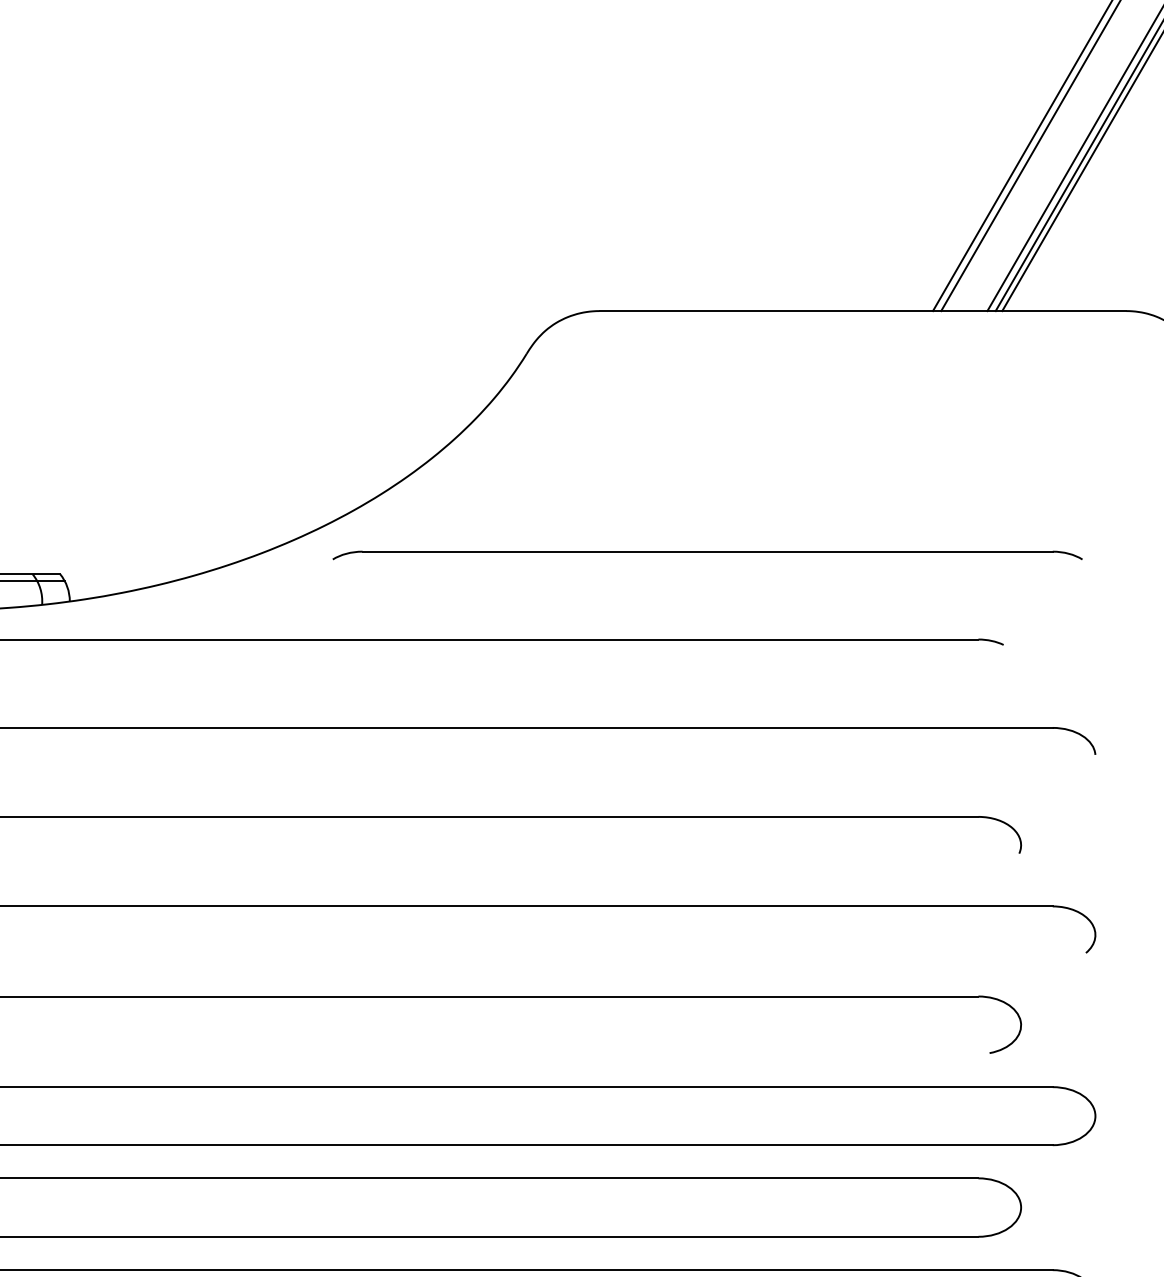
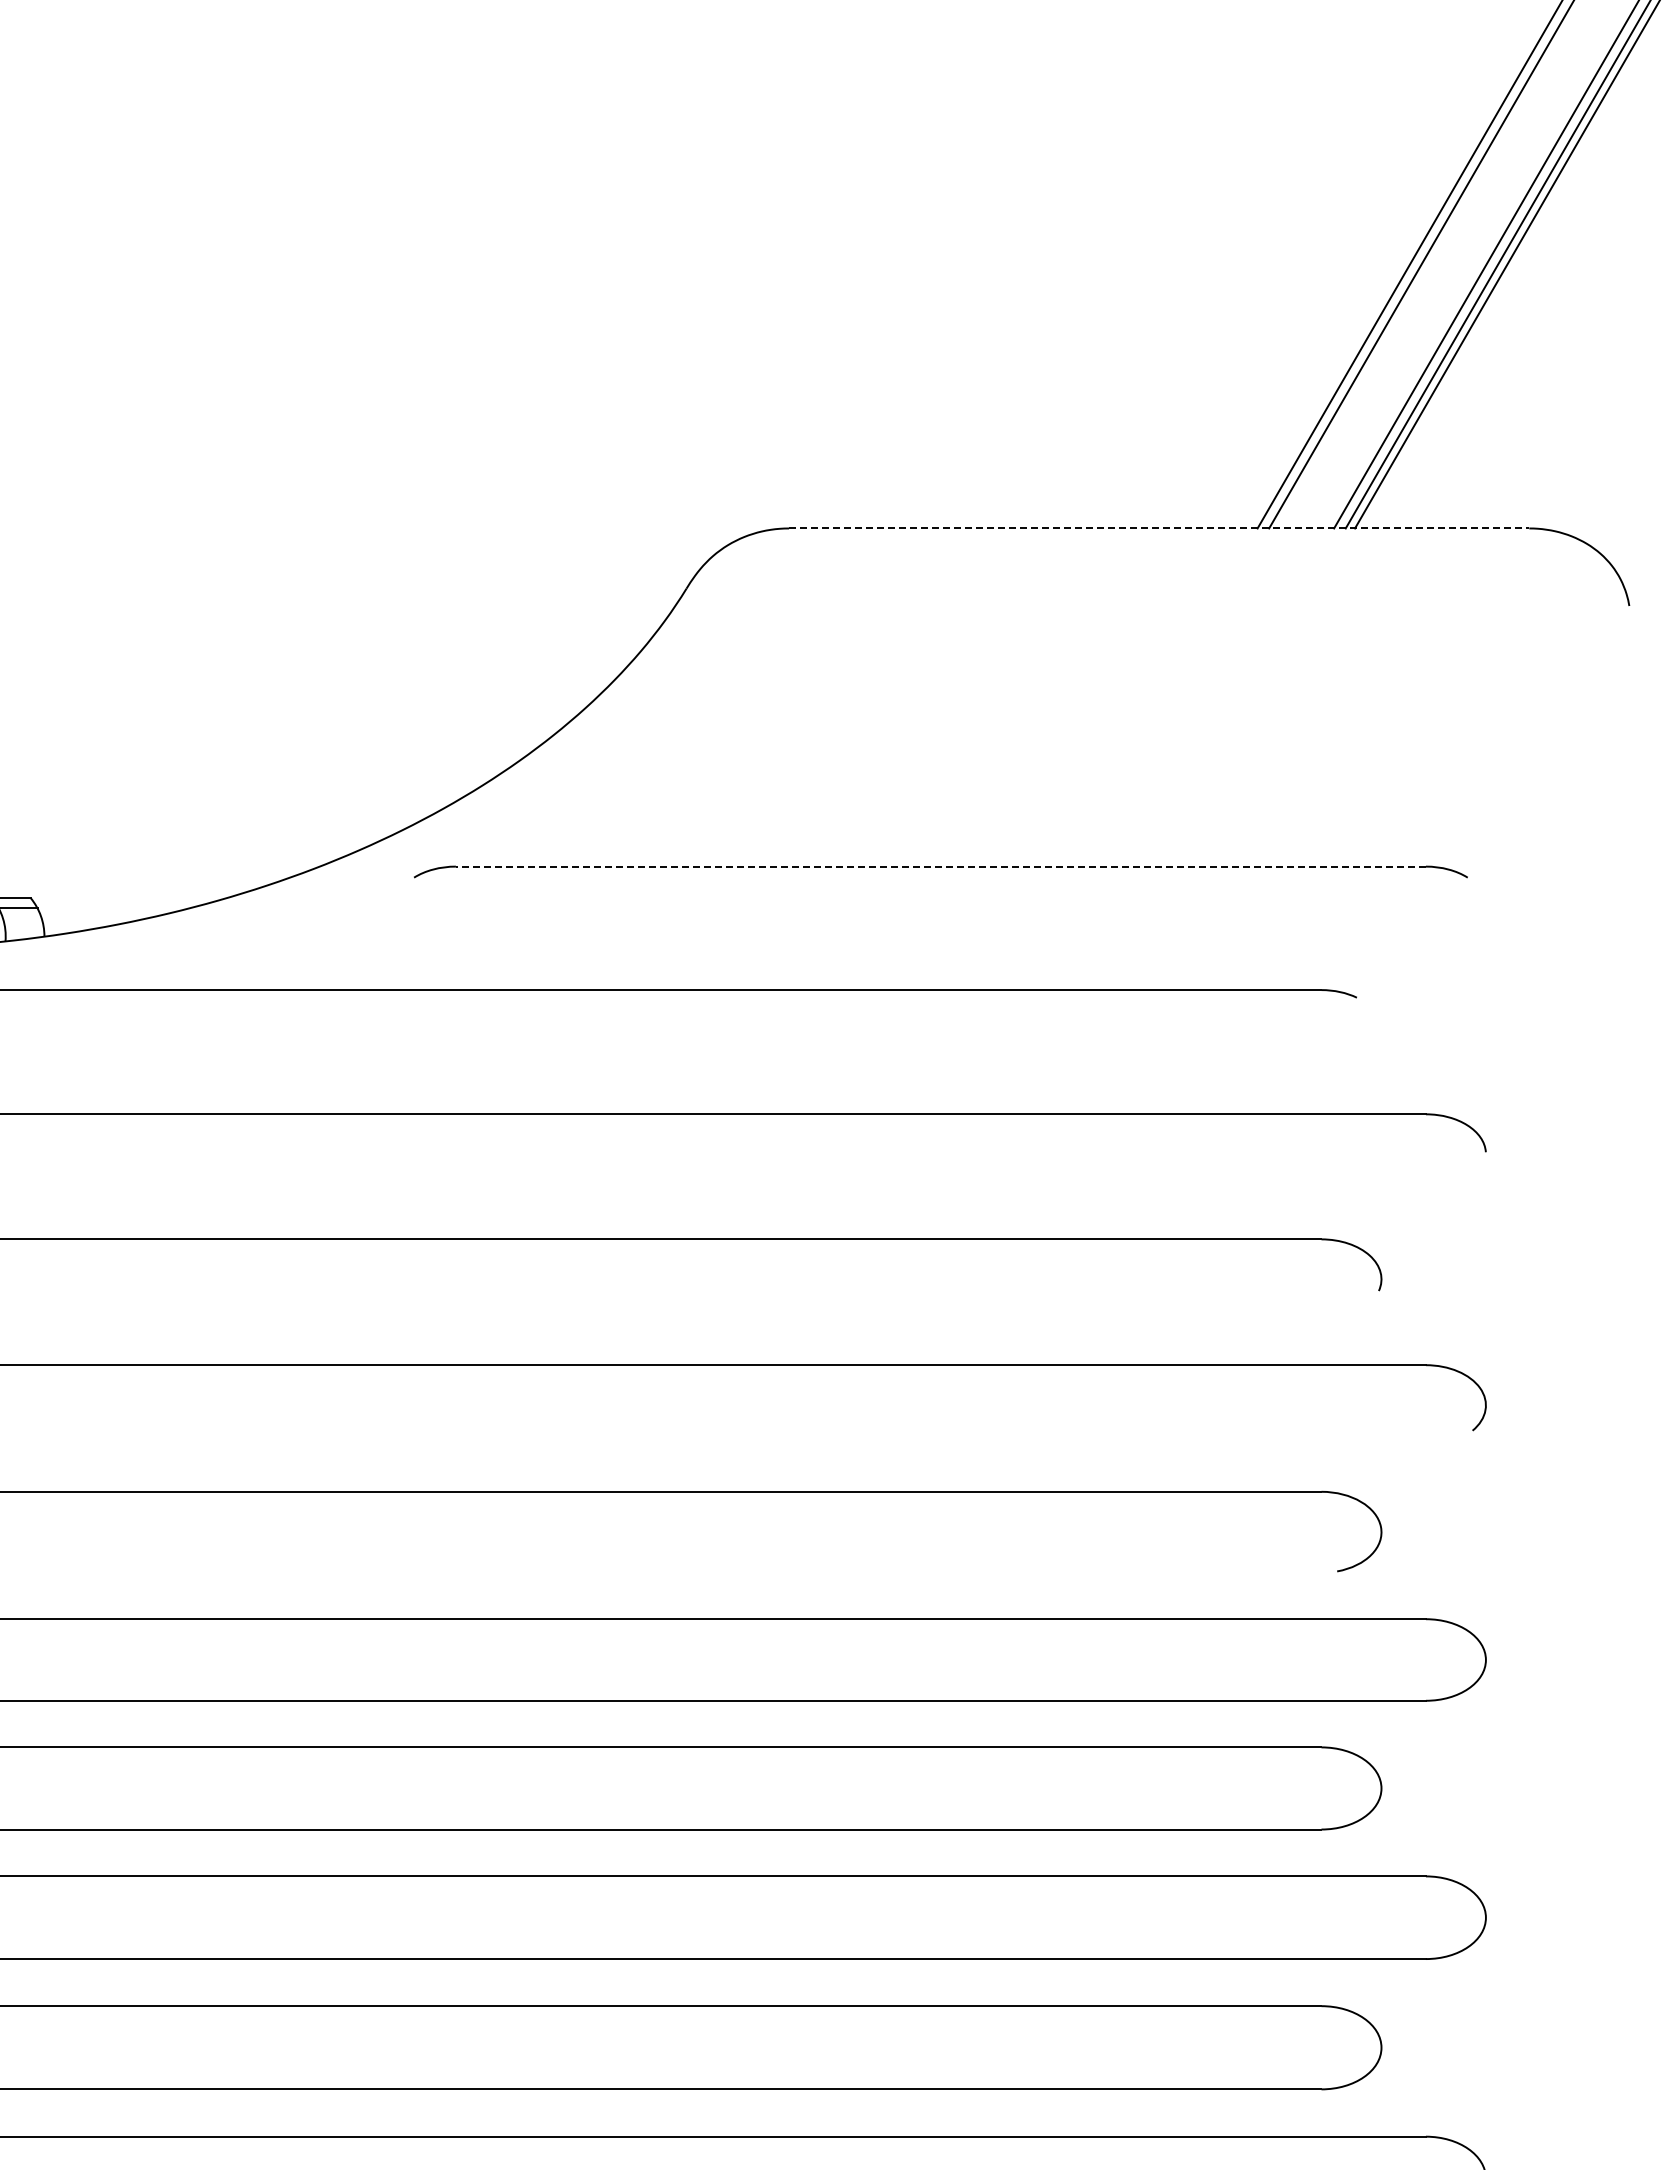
line: (863, 311) -> (1159, 528), solid -> dashed
line: (707, 551) -> (940, 866), solid -> dashed

